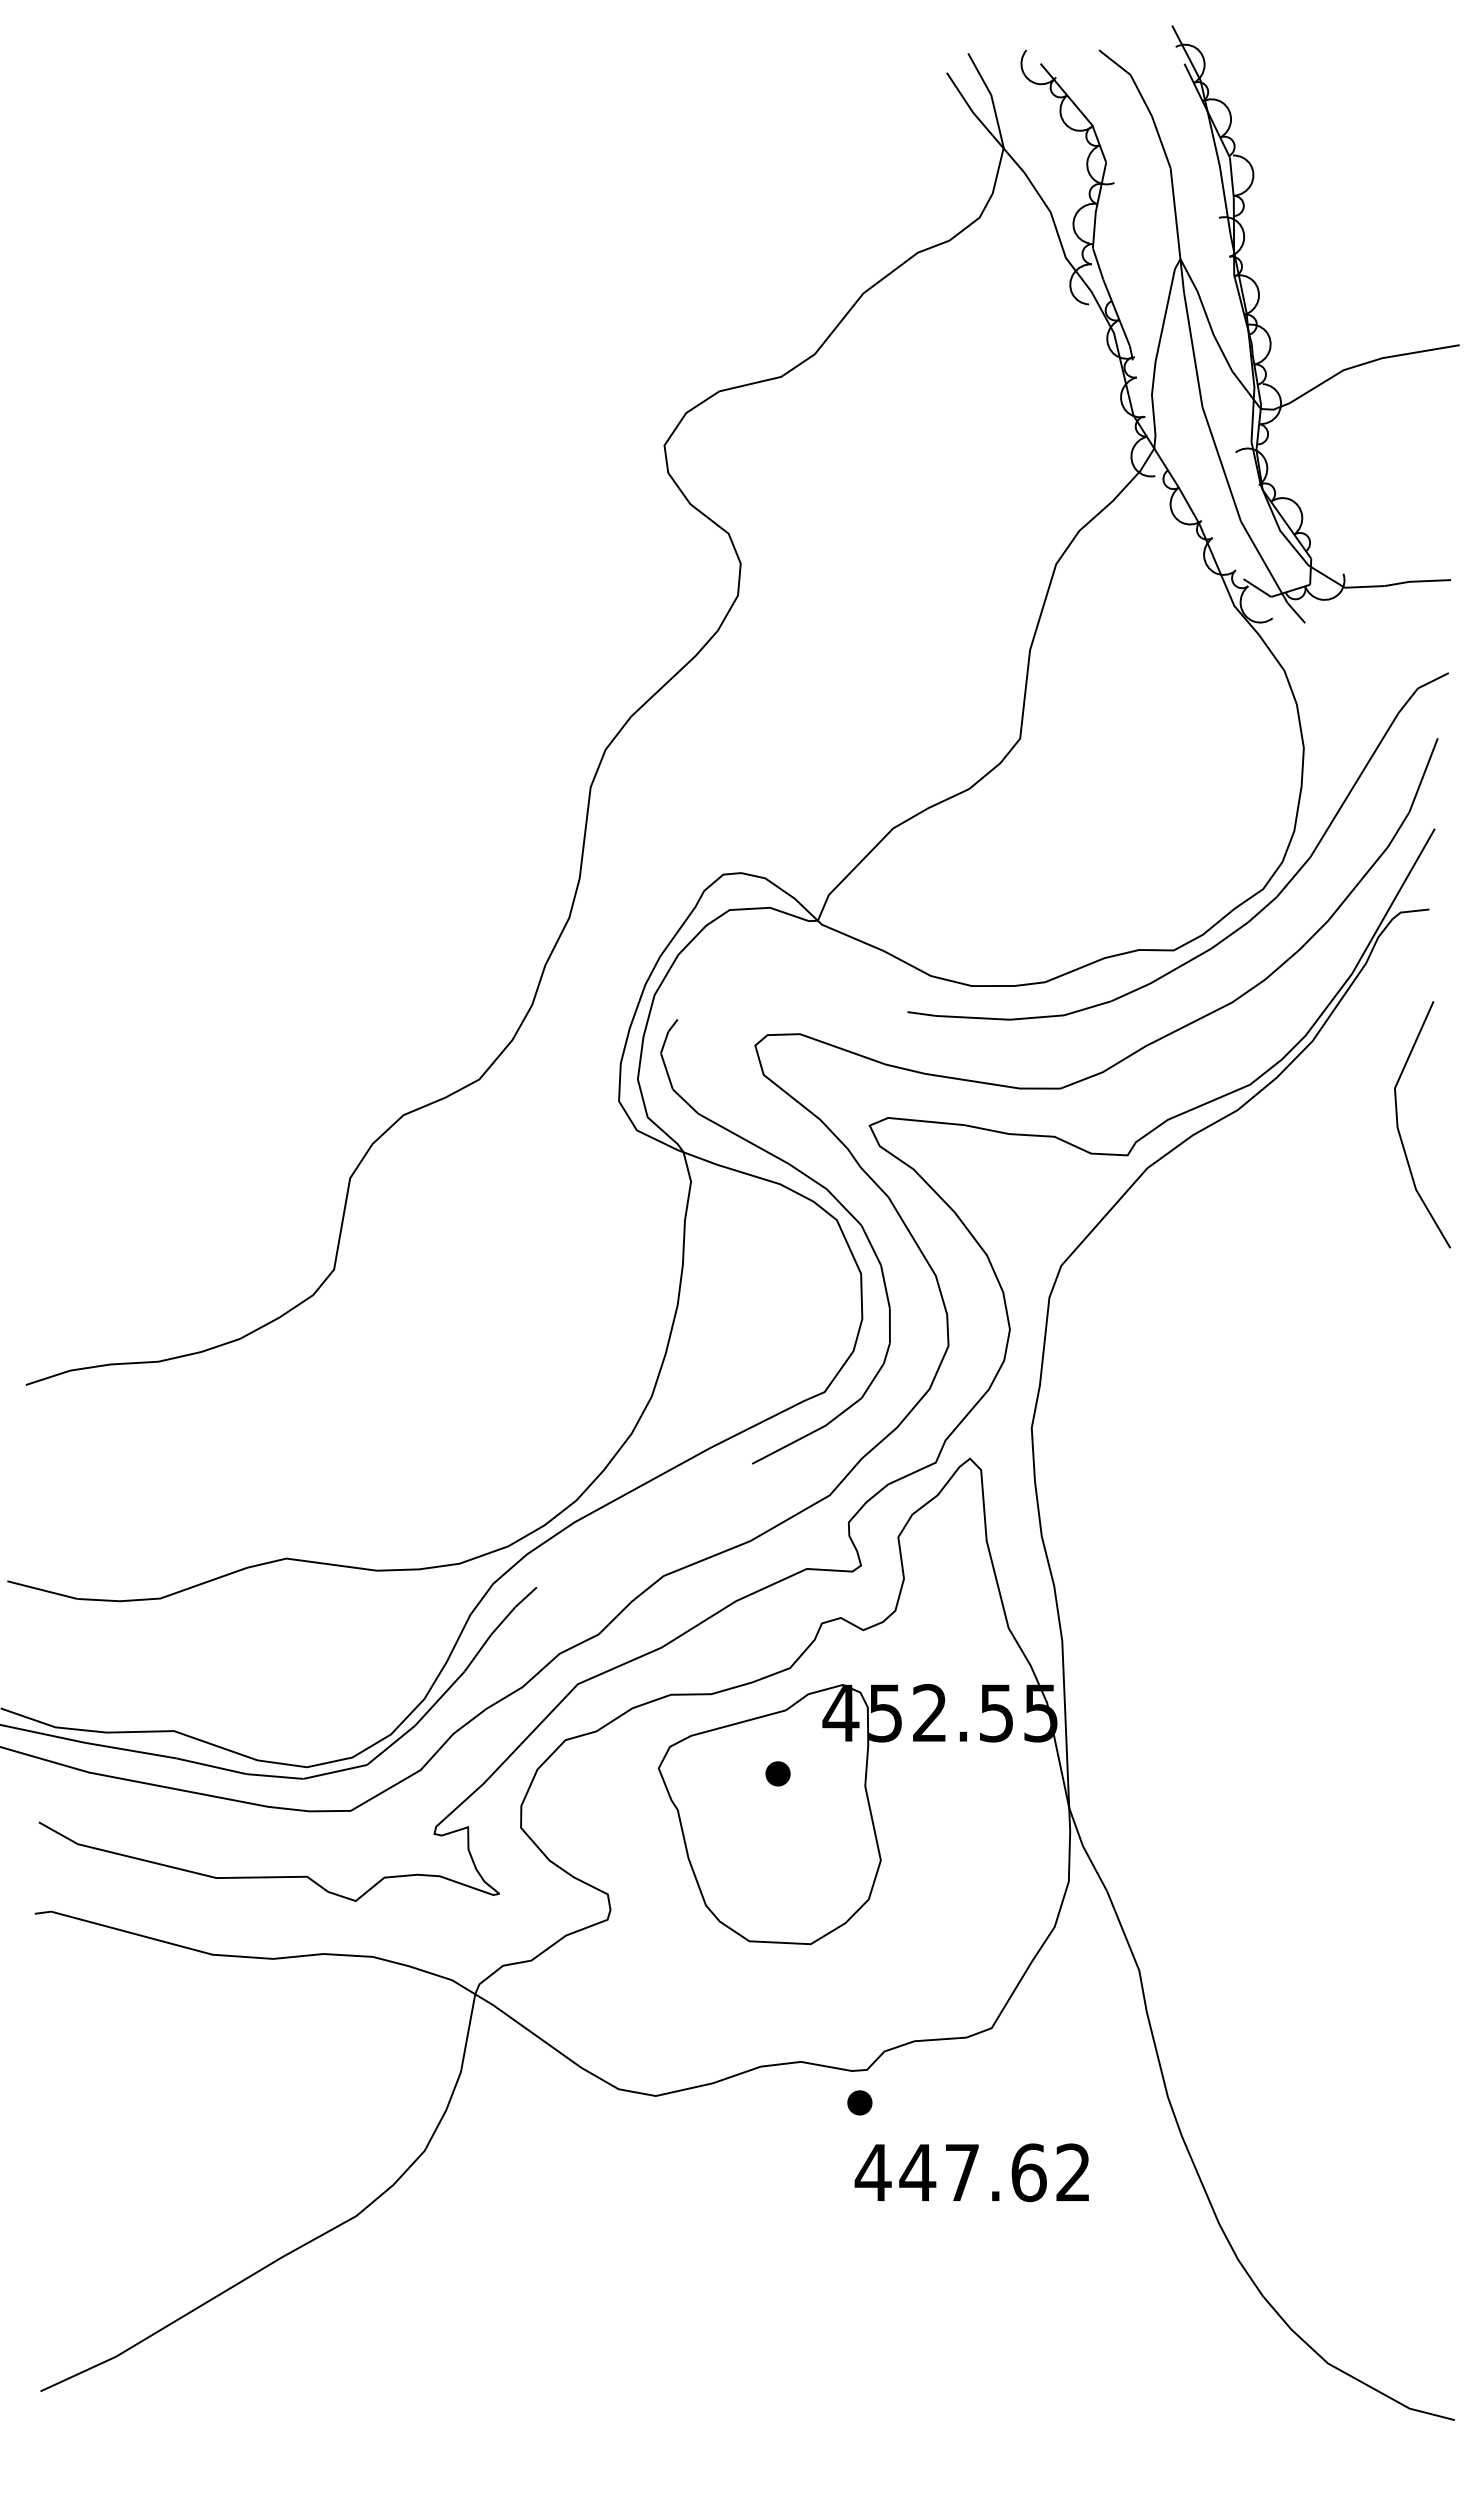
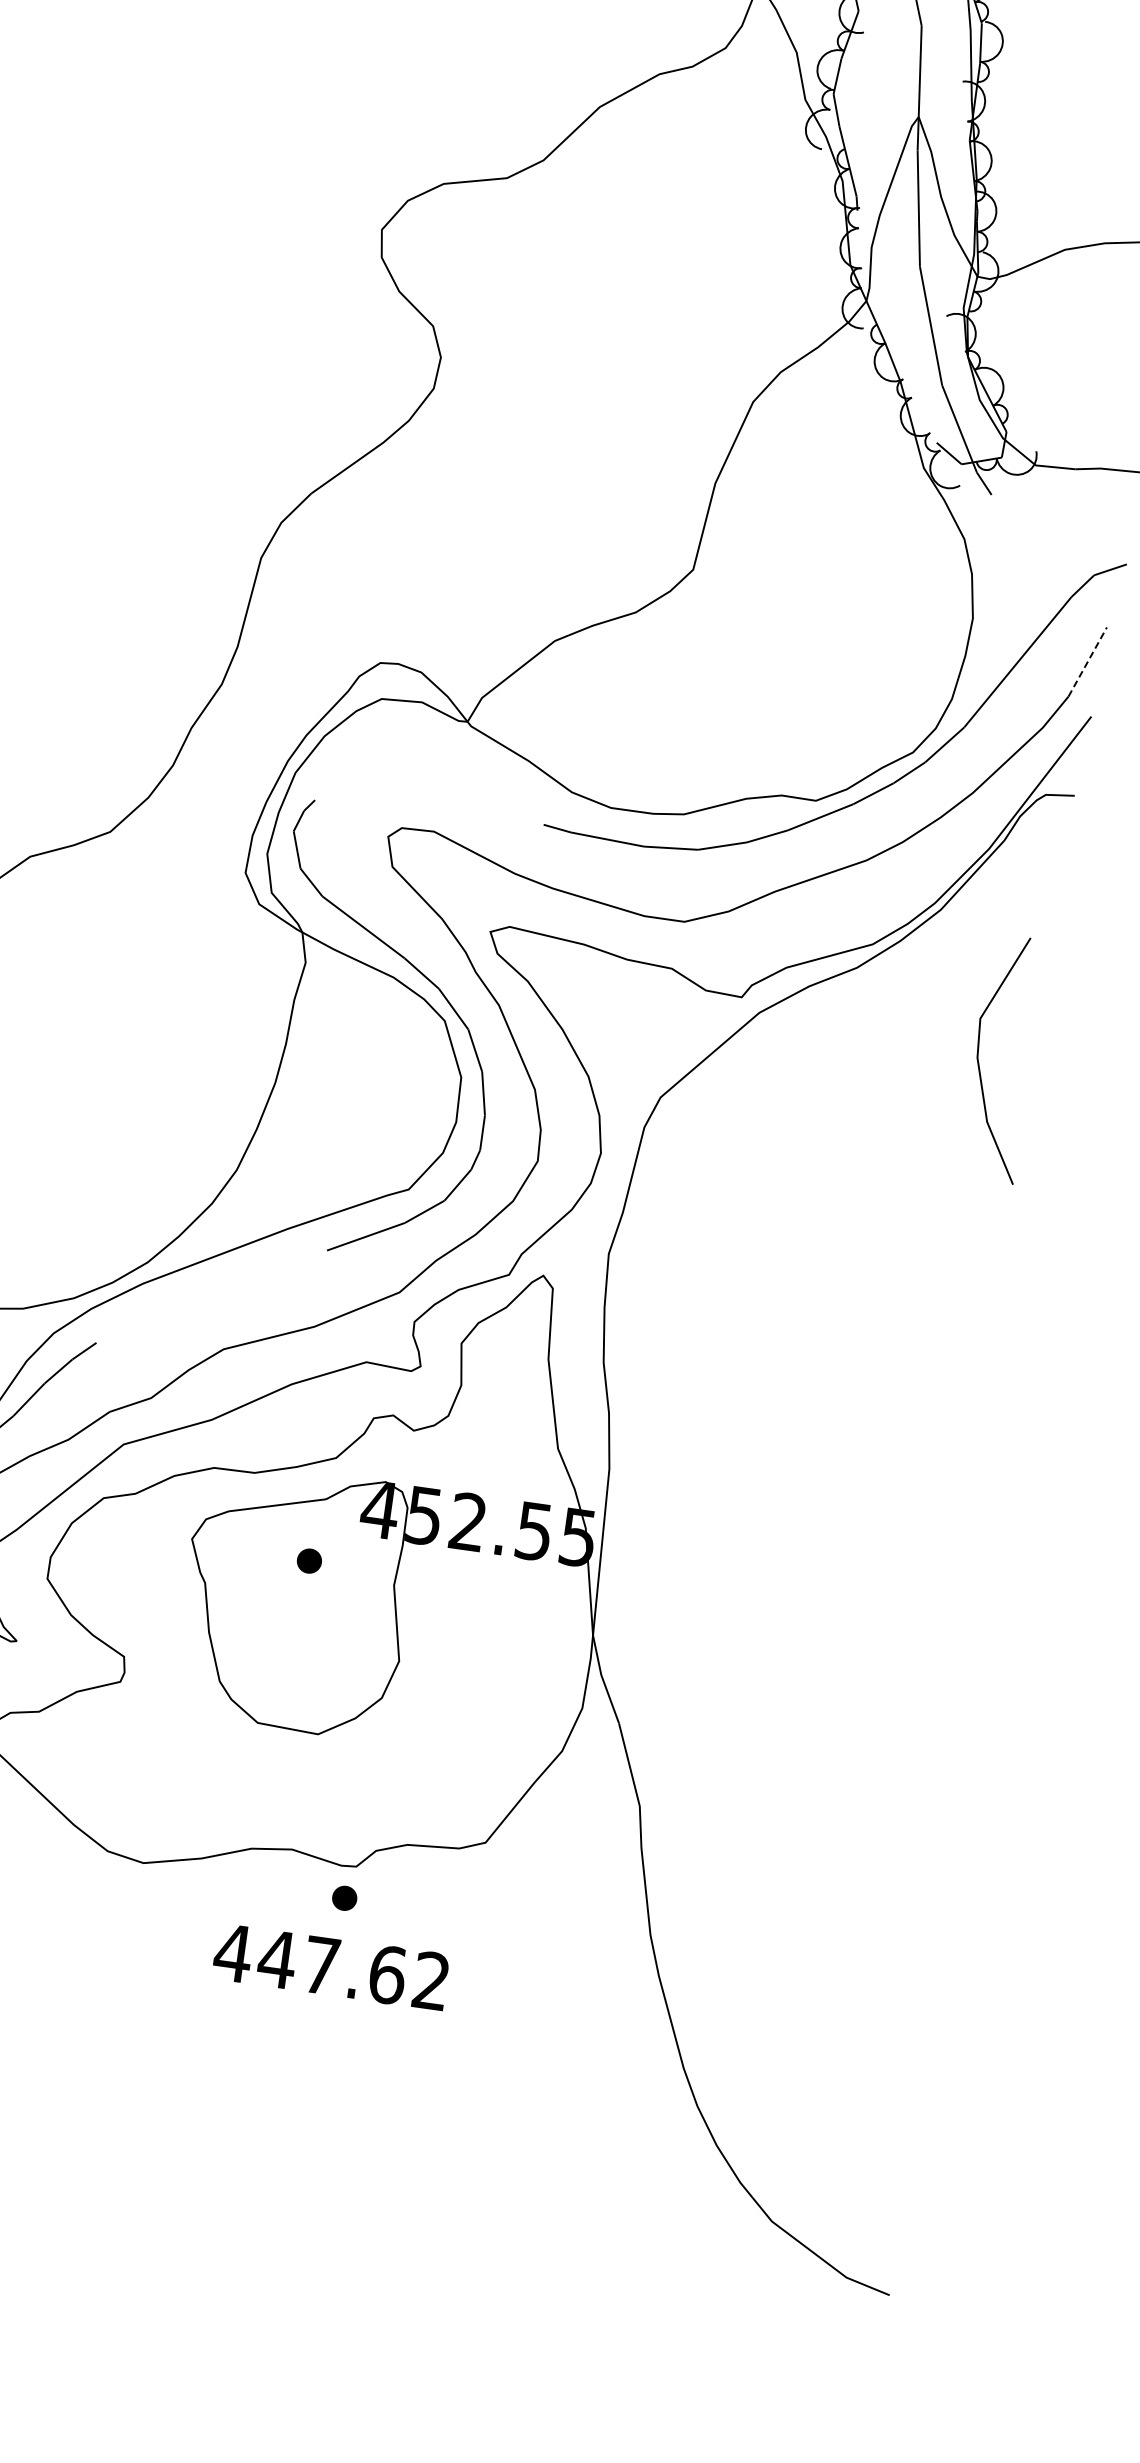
line: (1423, 775) -> (1087, 662), solid -> dashed
line: (1399, 1129) -> (979, 1060), moved
text: (971, 2172) -> (330, 1966), moved

